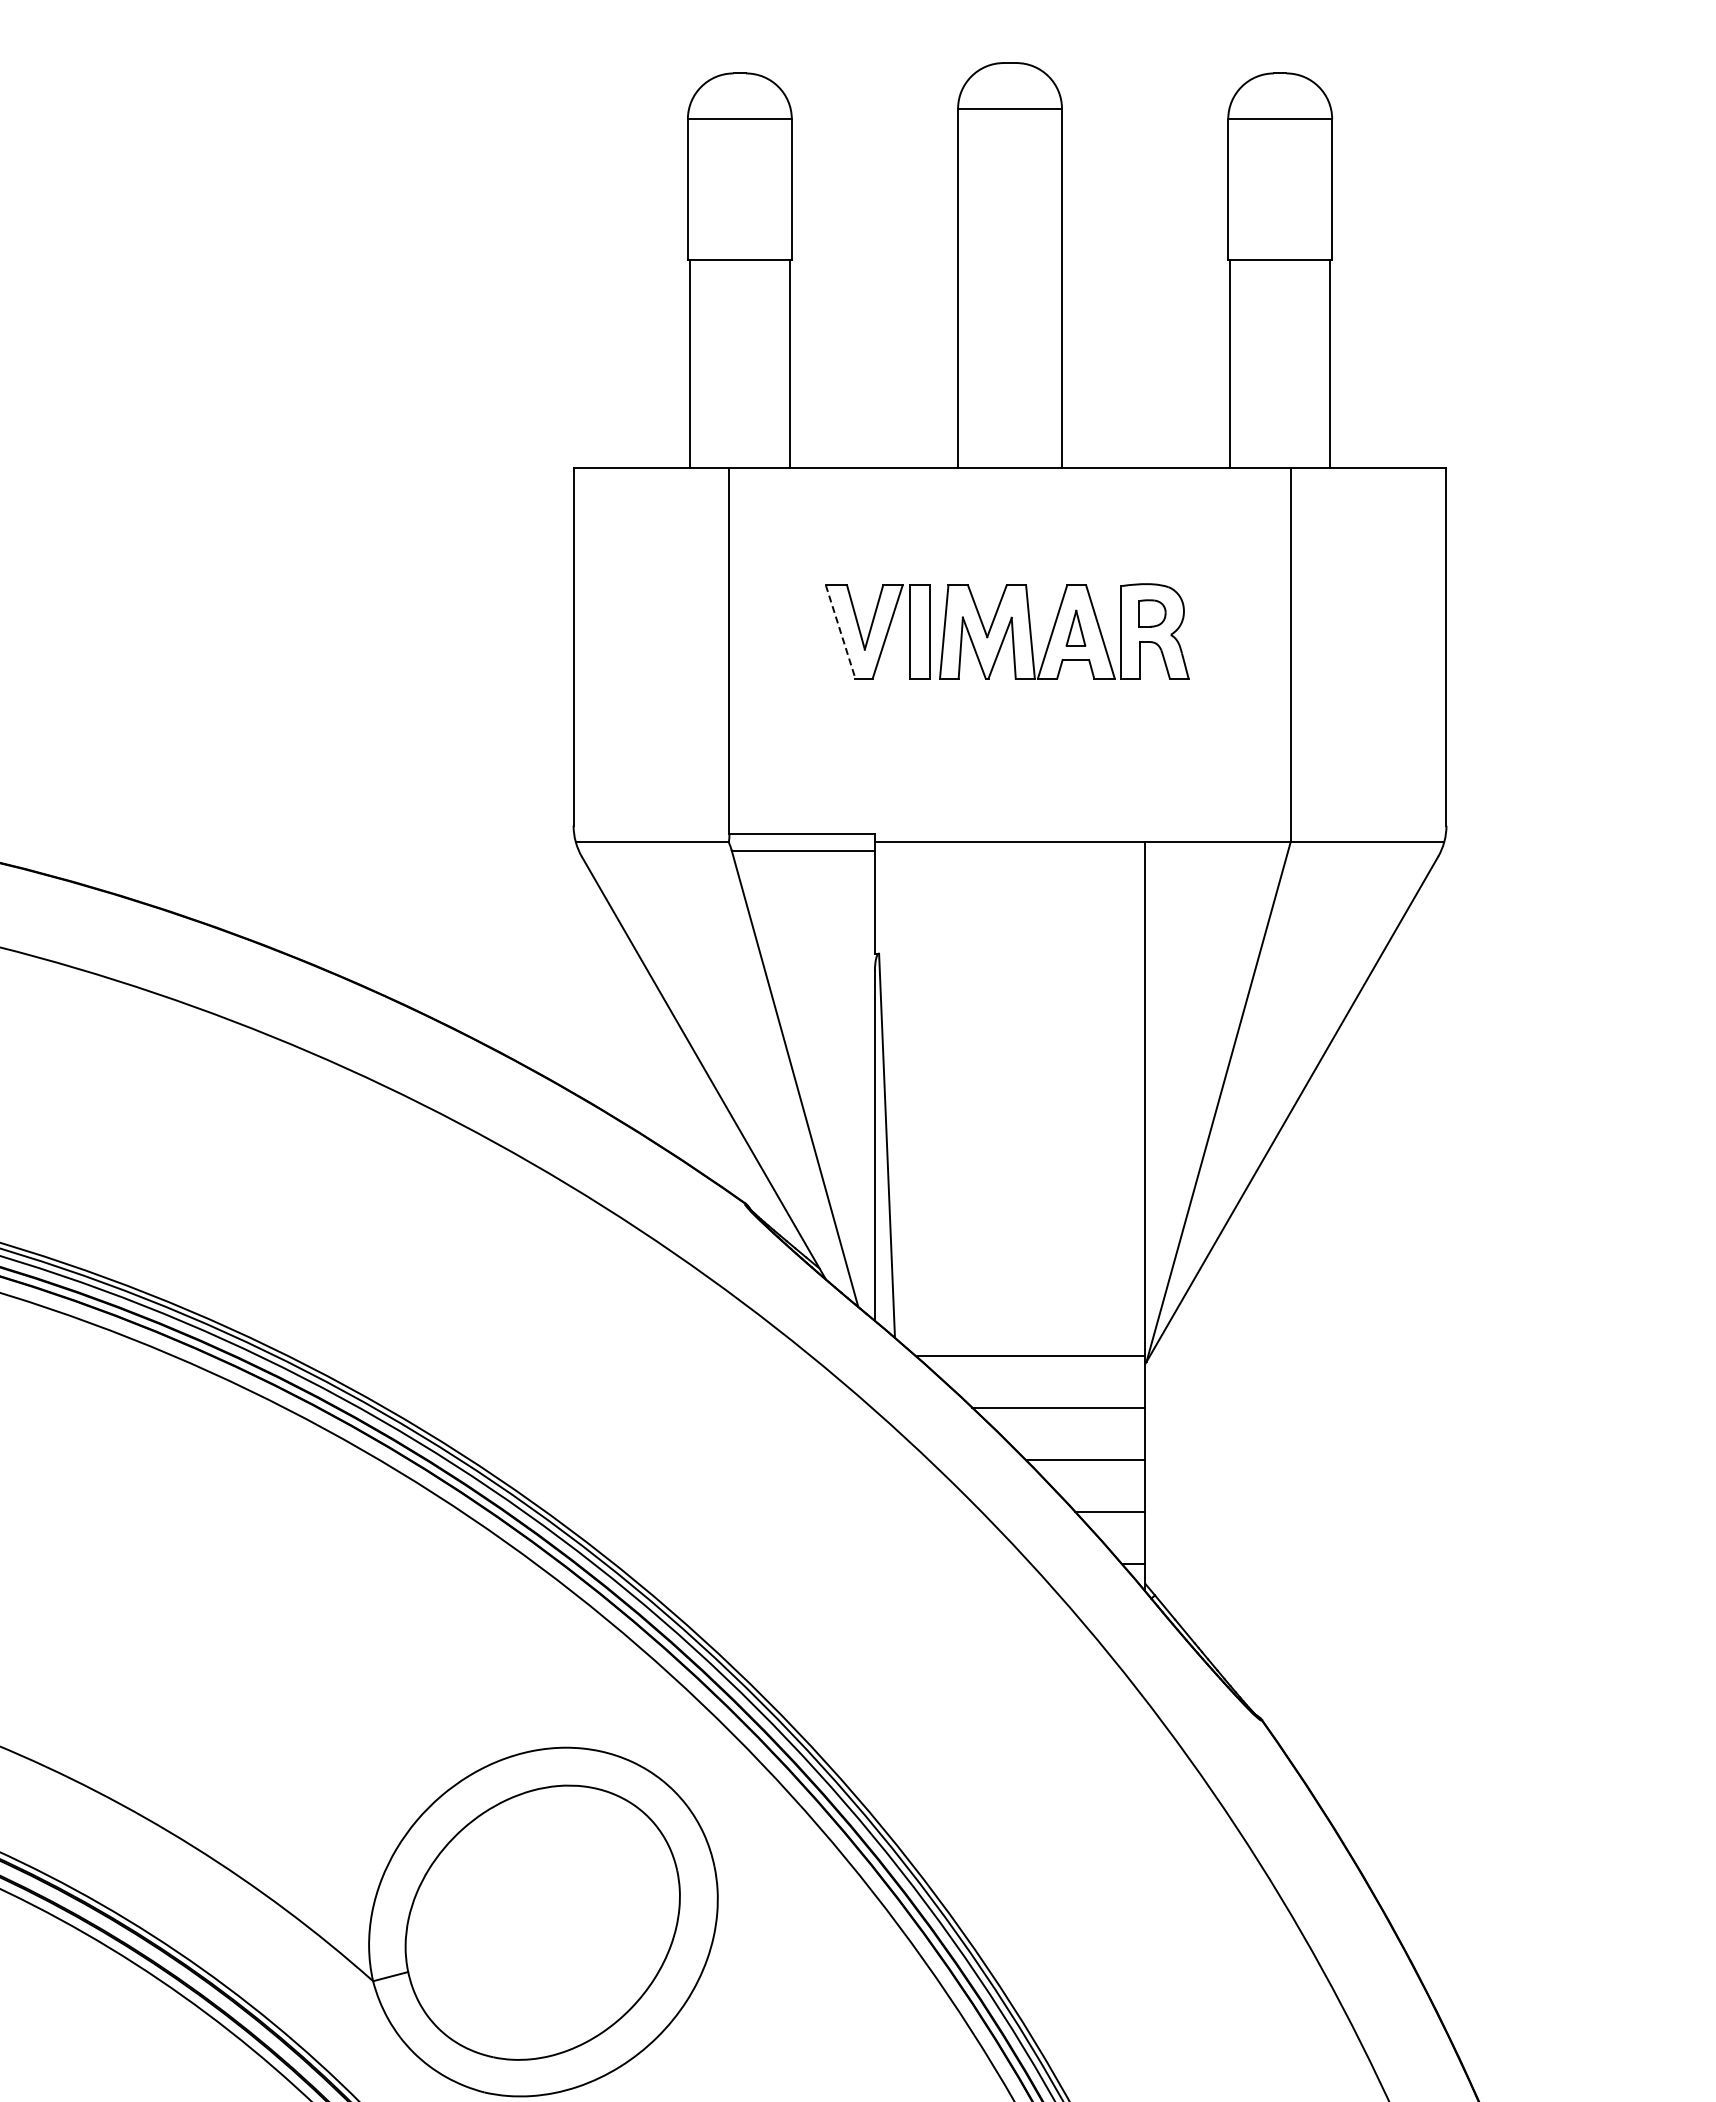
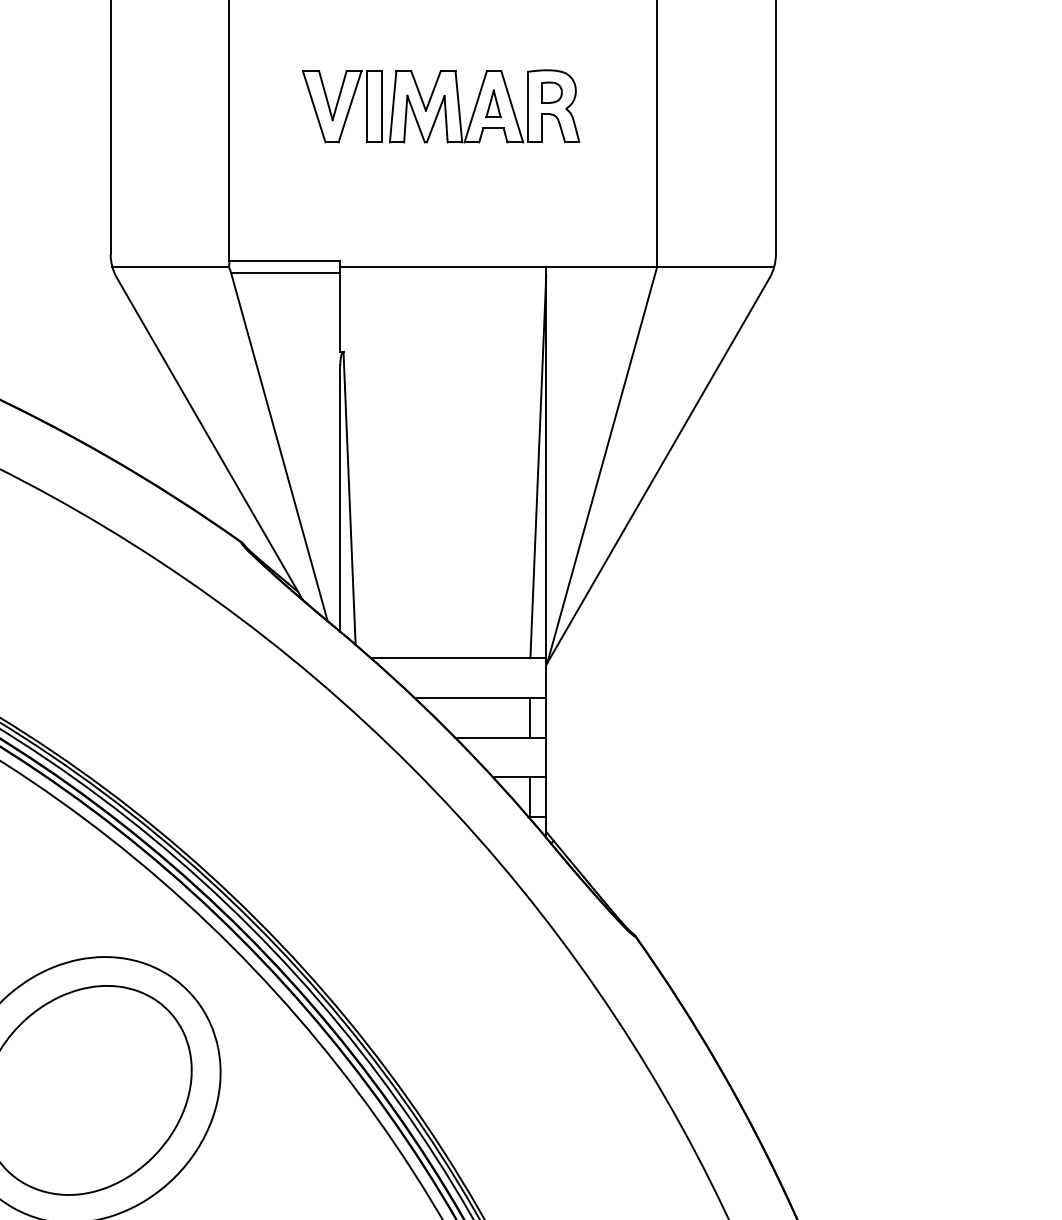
line: (840, 632) -> (314, 107), dashed -> solid
line: (1134, 1104) -> (538, 466), added
line: (1124, 1433) -> (530, 717), added
line: (1124, 1537) -> (530, 796), added

